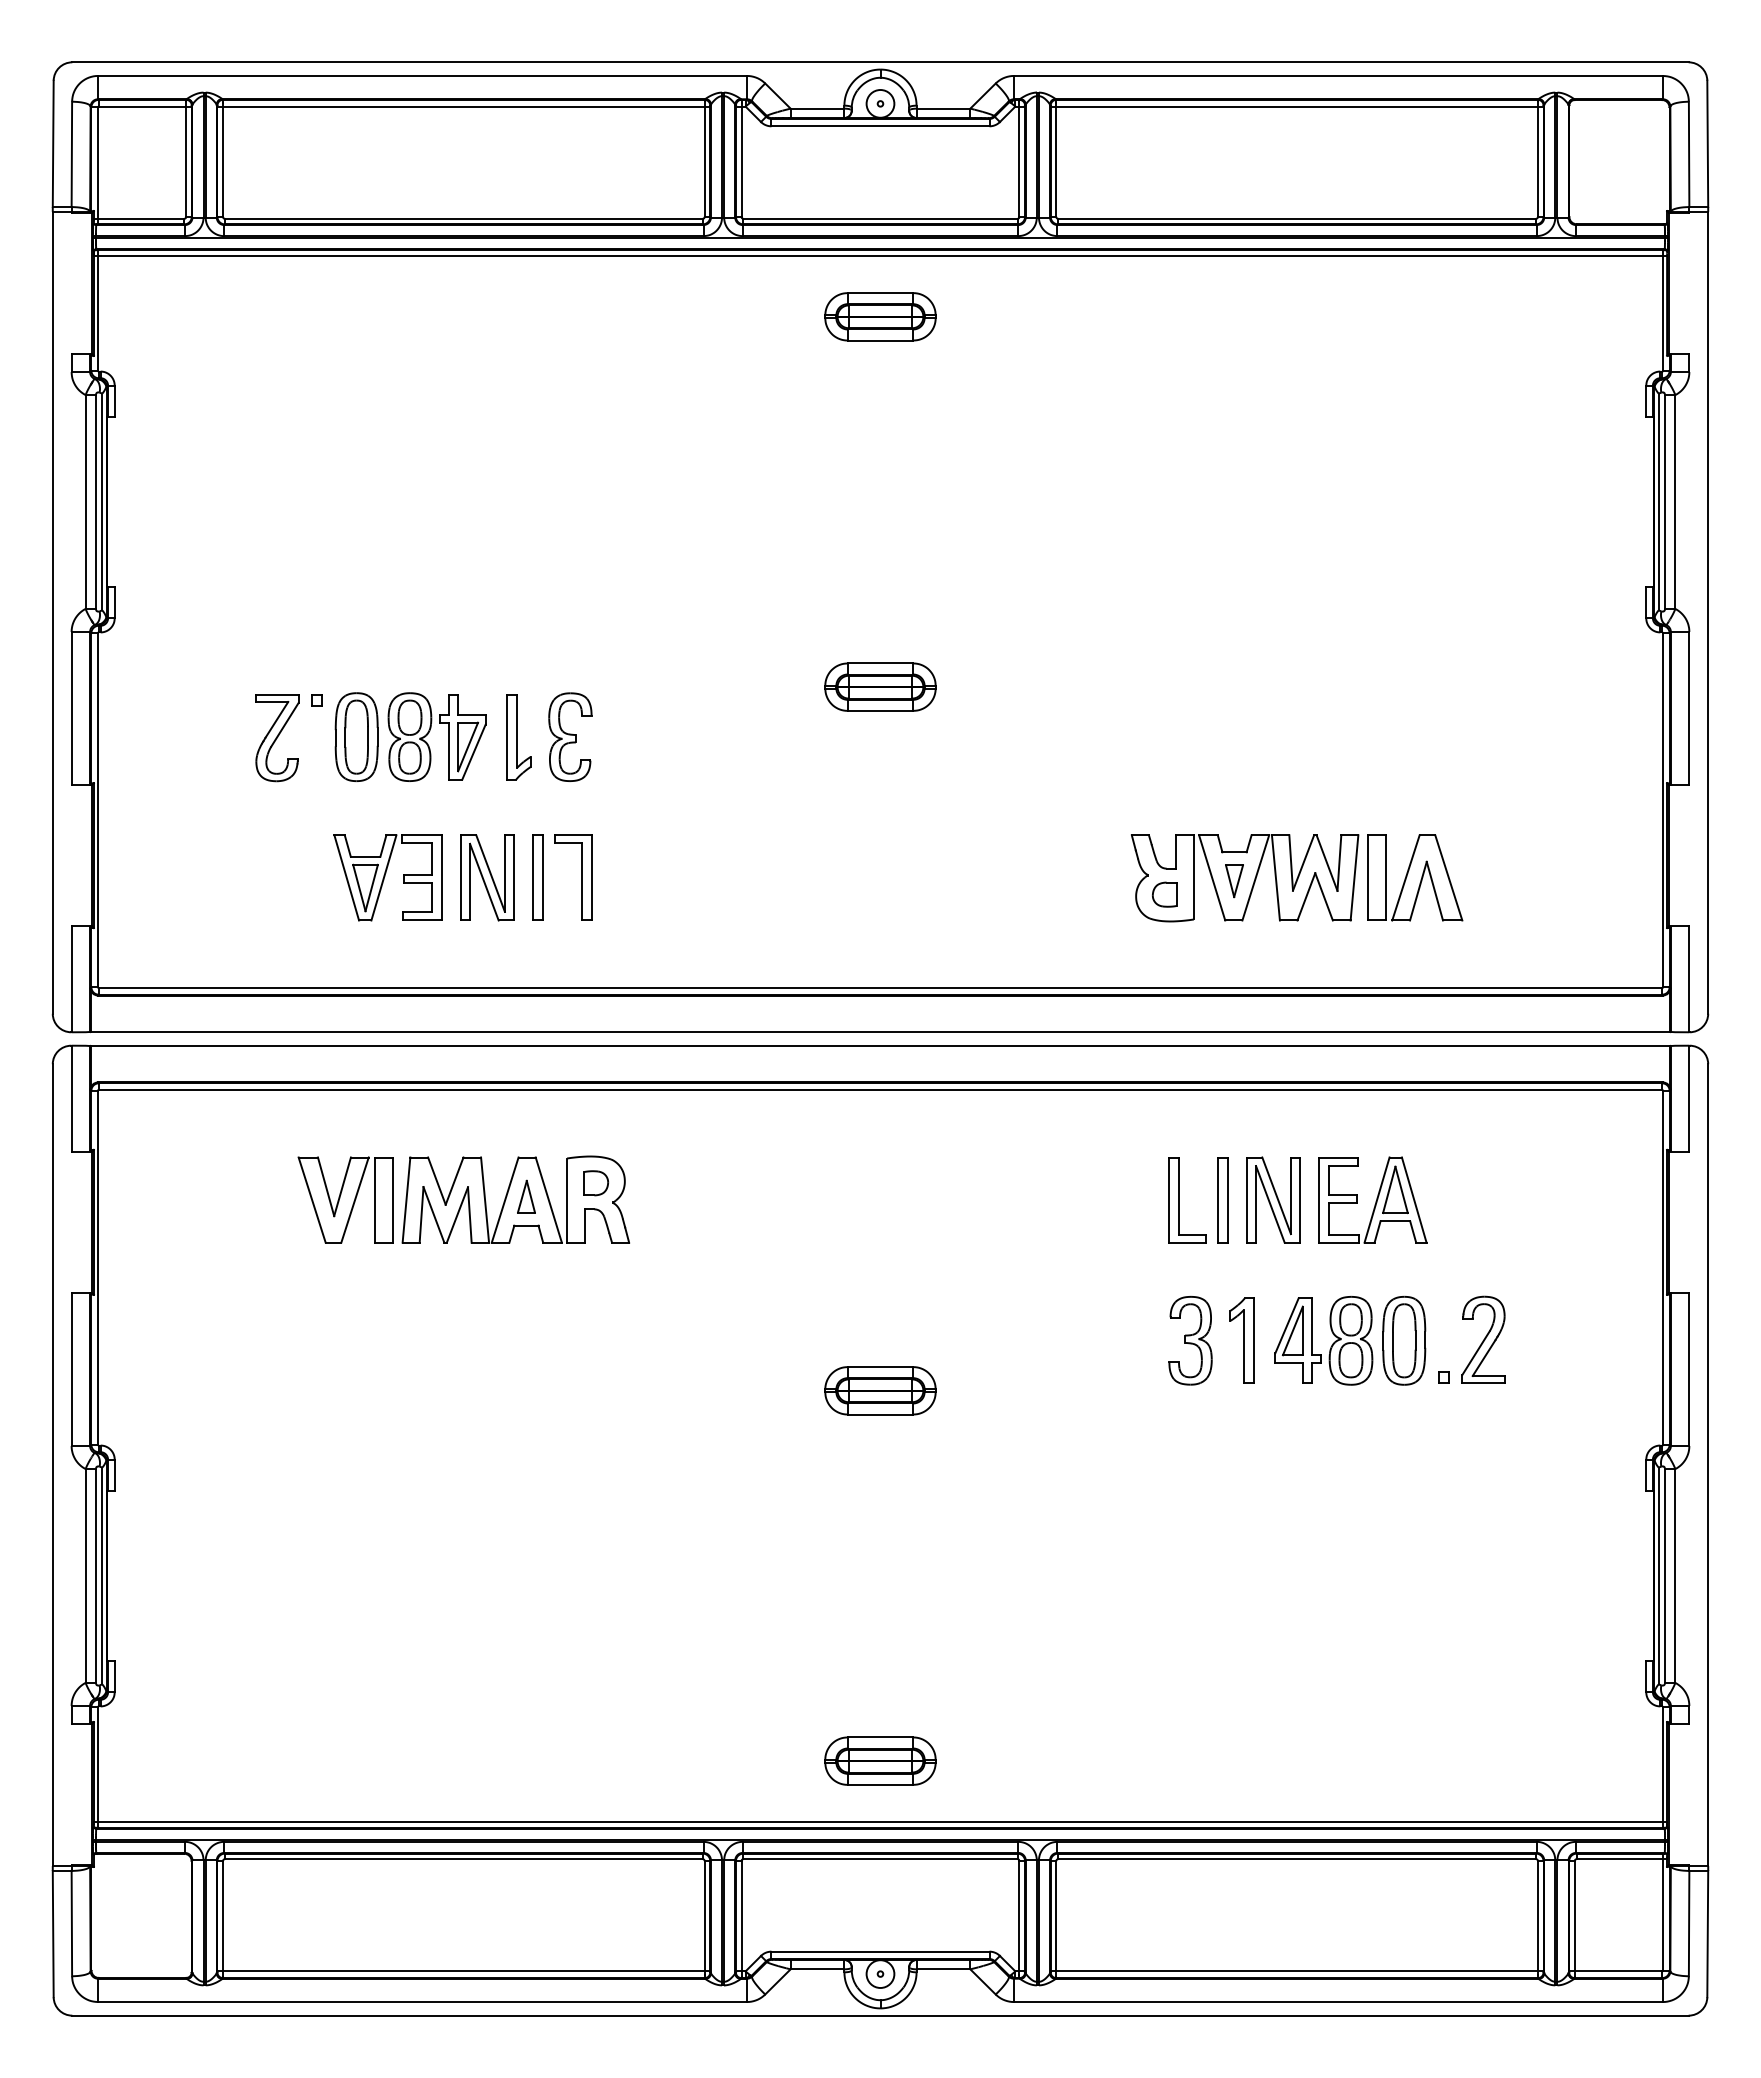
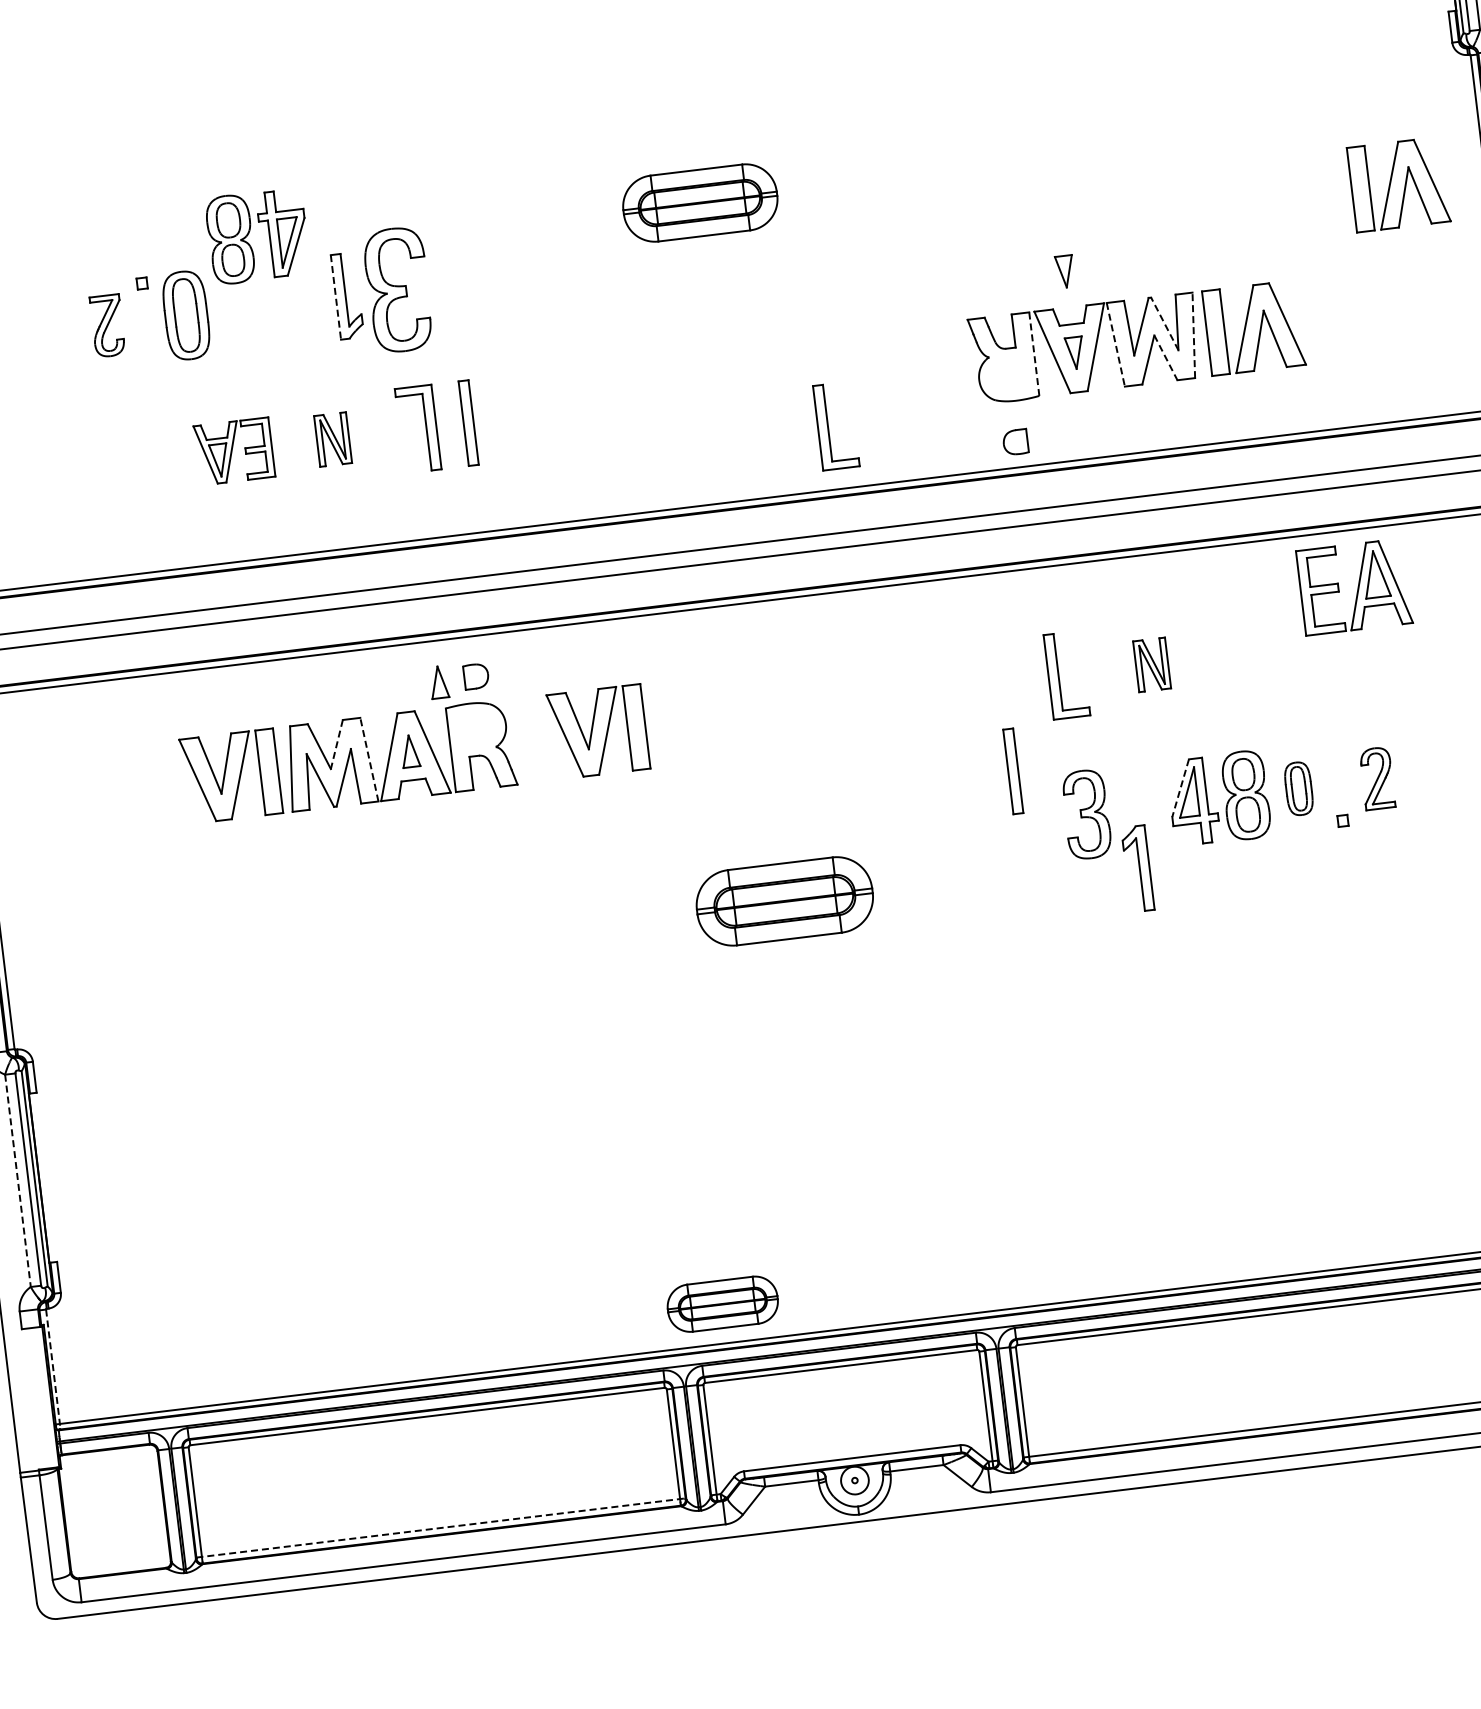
part: (880, 686) -> (700, 202), size x1.4
part: (430, 731) -> (250, 231), moved
part: (570, 736) -> (398, 289), size x1.4
line: (507, 737) -> (336, 297), solid -> dashed
part: (277, 738) -> (107, 326), size x0.7
part: (1576, 752) -> (1399, 184), added
part: (1234, 799) -> (1065, 271), added
line: (1327, 863) -> (1165, 324), solid -> dashed
line: (1193, 876) -> (1033, 353), solid -> dashed
part: (387, 877) -> (233, 451), size x0.7
part: (487, 877) -> (333, 439), size x0.6
part: (537, 877) -> (468, 422), moved
line: (1275, 877) -> (1115, 344), solid -> dashed
line: (1354, 877) -> (1193, 334), solid -> dashed
part: (1164, 894) -> (1015, 442), moved
line: (1324, 897) -> (1166, 358), solid -> dashed
part: (980, 925) -> (828, 427), added
part: (563, 1131) -> (439, 682), added
line: (454, 1181) -> (336, 744), solid -> dashed
part: (596, 1183) -> (476, 676), moved
part: (715, 1199) -> (598, 731), added
part: (1273, 1199) -> (1152, 664), size x0.6
part: (1372, 1199) -> (1354, 586), moved
line: (485, 1200) -> (369, 760), solid -> dashed
part: (1222, 1200) -> (1012, 771), moved
line: (1286, 1326) -> (1180, 788), solid -> dashed
part: (1483, 1339) -> (1377, 778), size x0.7
part: (1241, 1340) -> (1137, 868), moved
part: (1404, 1340) -> (1299, 788), size x0.6
part: (880, 1390) -> (784, 901), size x1.6
line: (85, 1575) -> (17, 1180), solid -> dashed
part: (880, 1760) -> (722, 1303), moved
line: (98, 1768) -> (53, 1370), solid -> dashed
line: (464, 1971) -> (441, 1527), solid -> dashed

